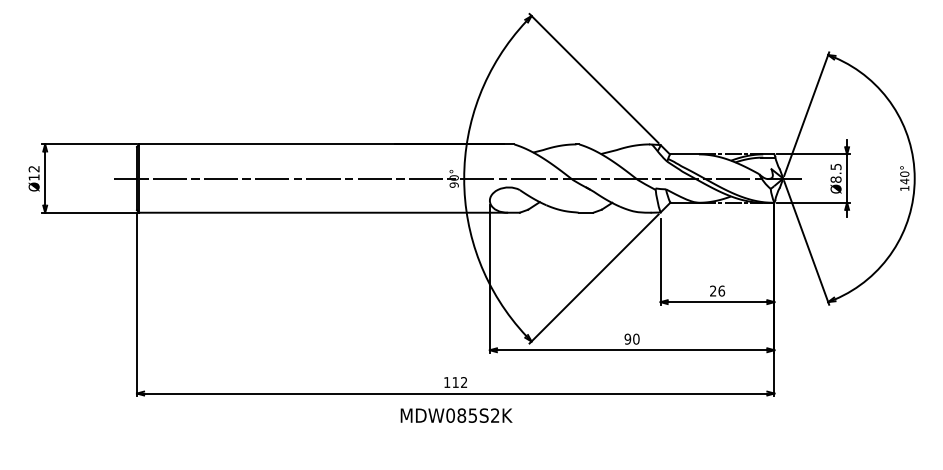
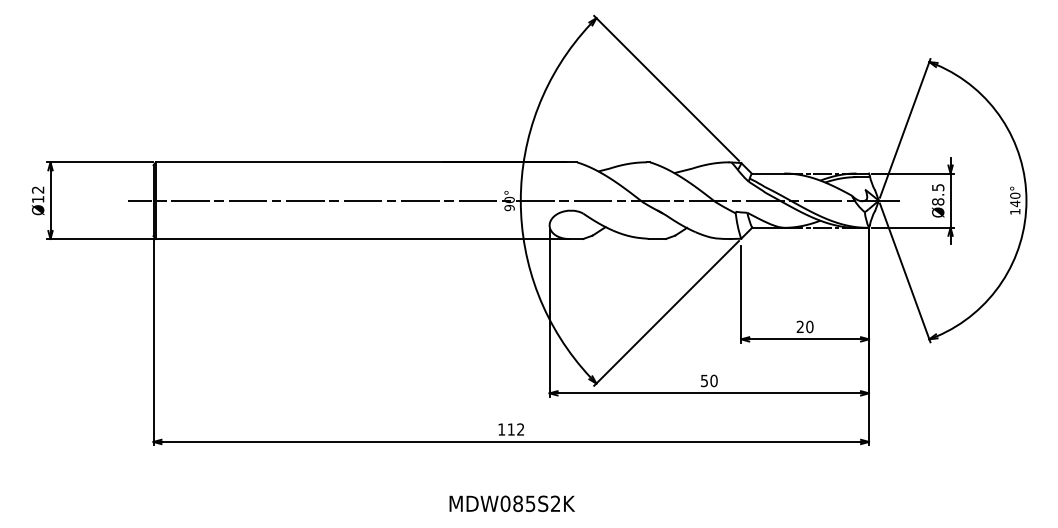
text: (721, 290) -> (809, 326), 26 -> 20
text: (627, 338) -> (704, 380), 90 -> 50
text: (456, 415) -> (512, 503), moved

